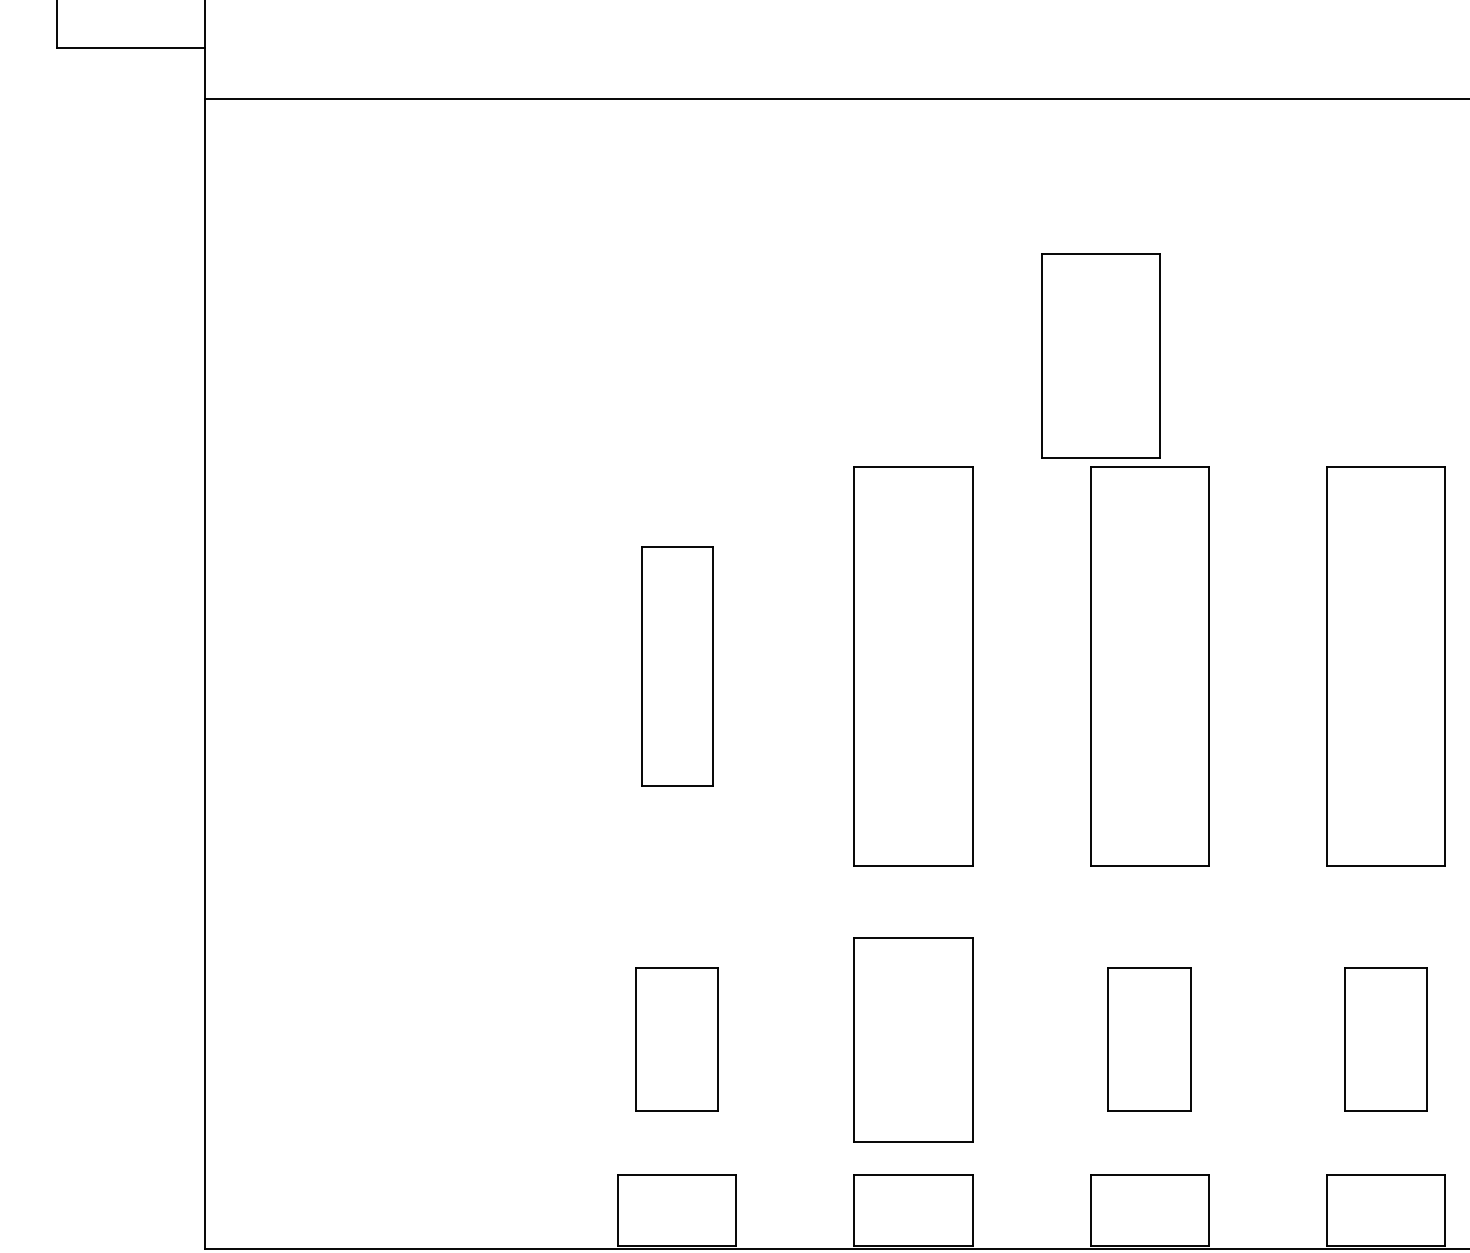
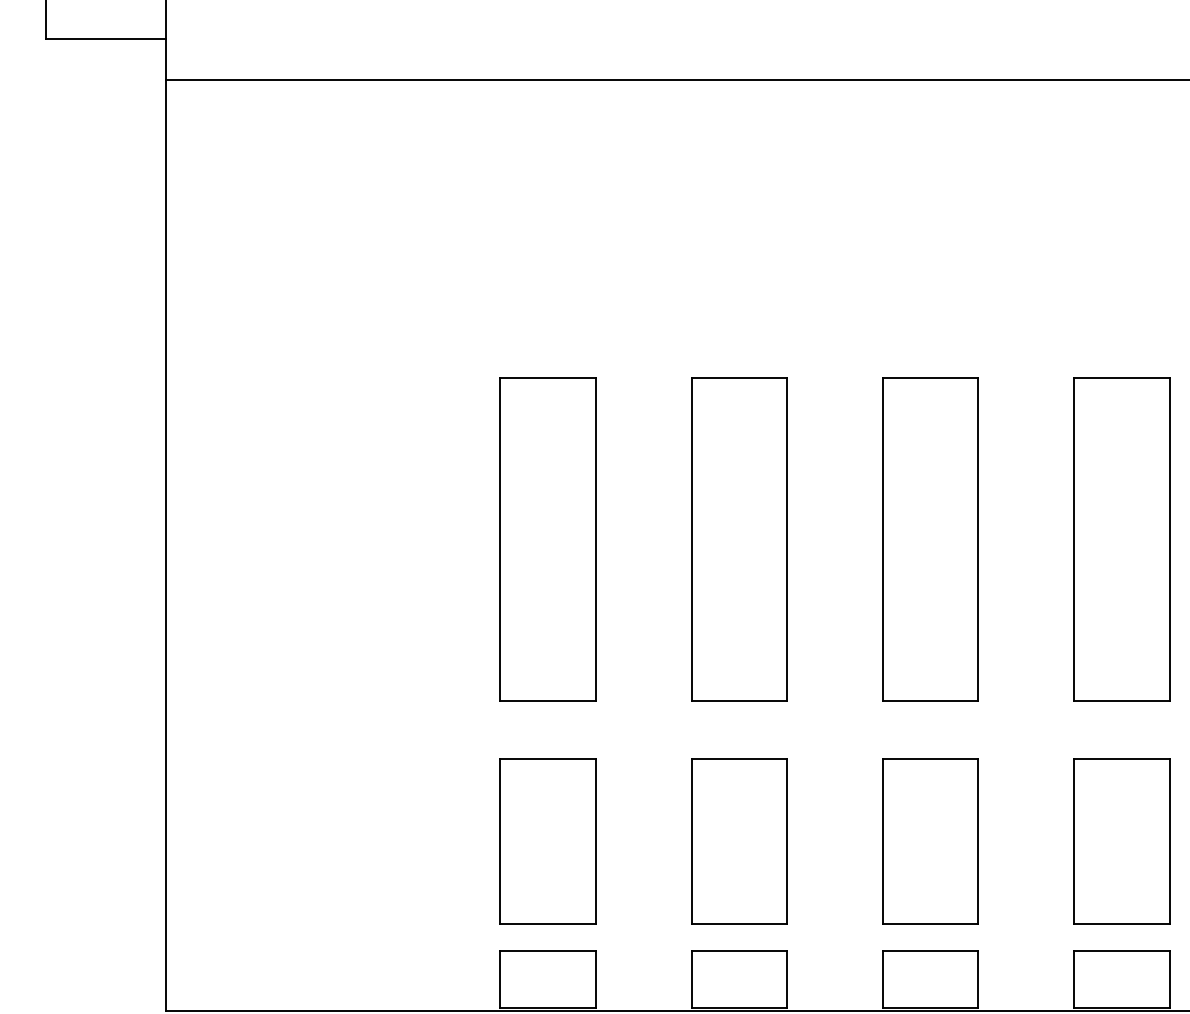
part: (1101, 356) -> (891, 288), removed
part: (676, 666) -> (547, 539), size x1.67
part: (676, 1039) -> (547, 841), size x1.43
part: (1149, 1039) -> (930, 841), size x1.43
part: (1385, 1039) -> (1121, 841), size x1.43

